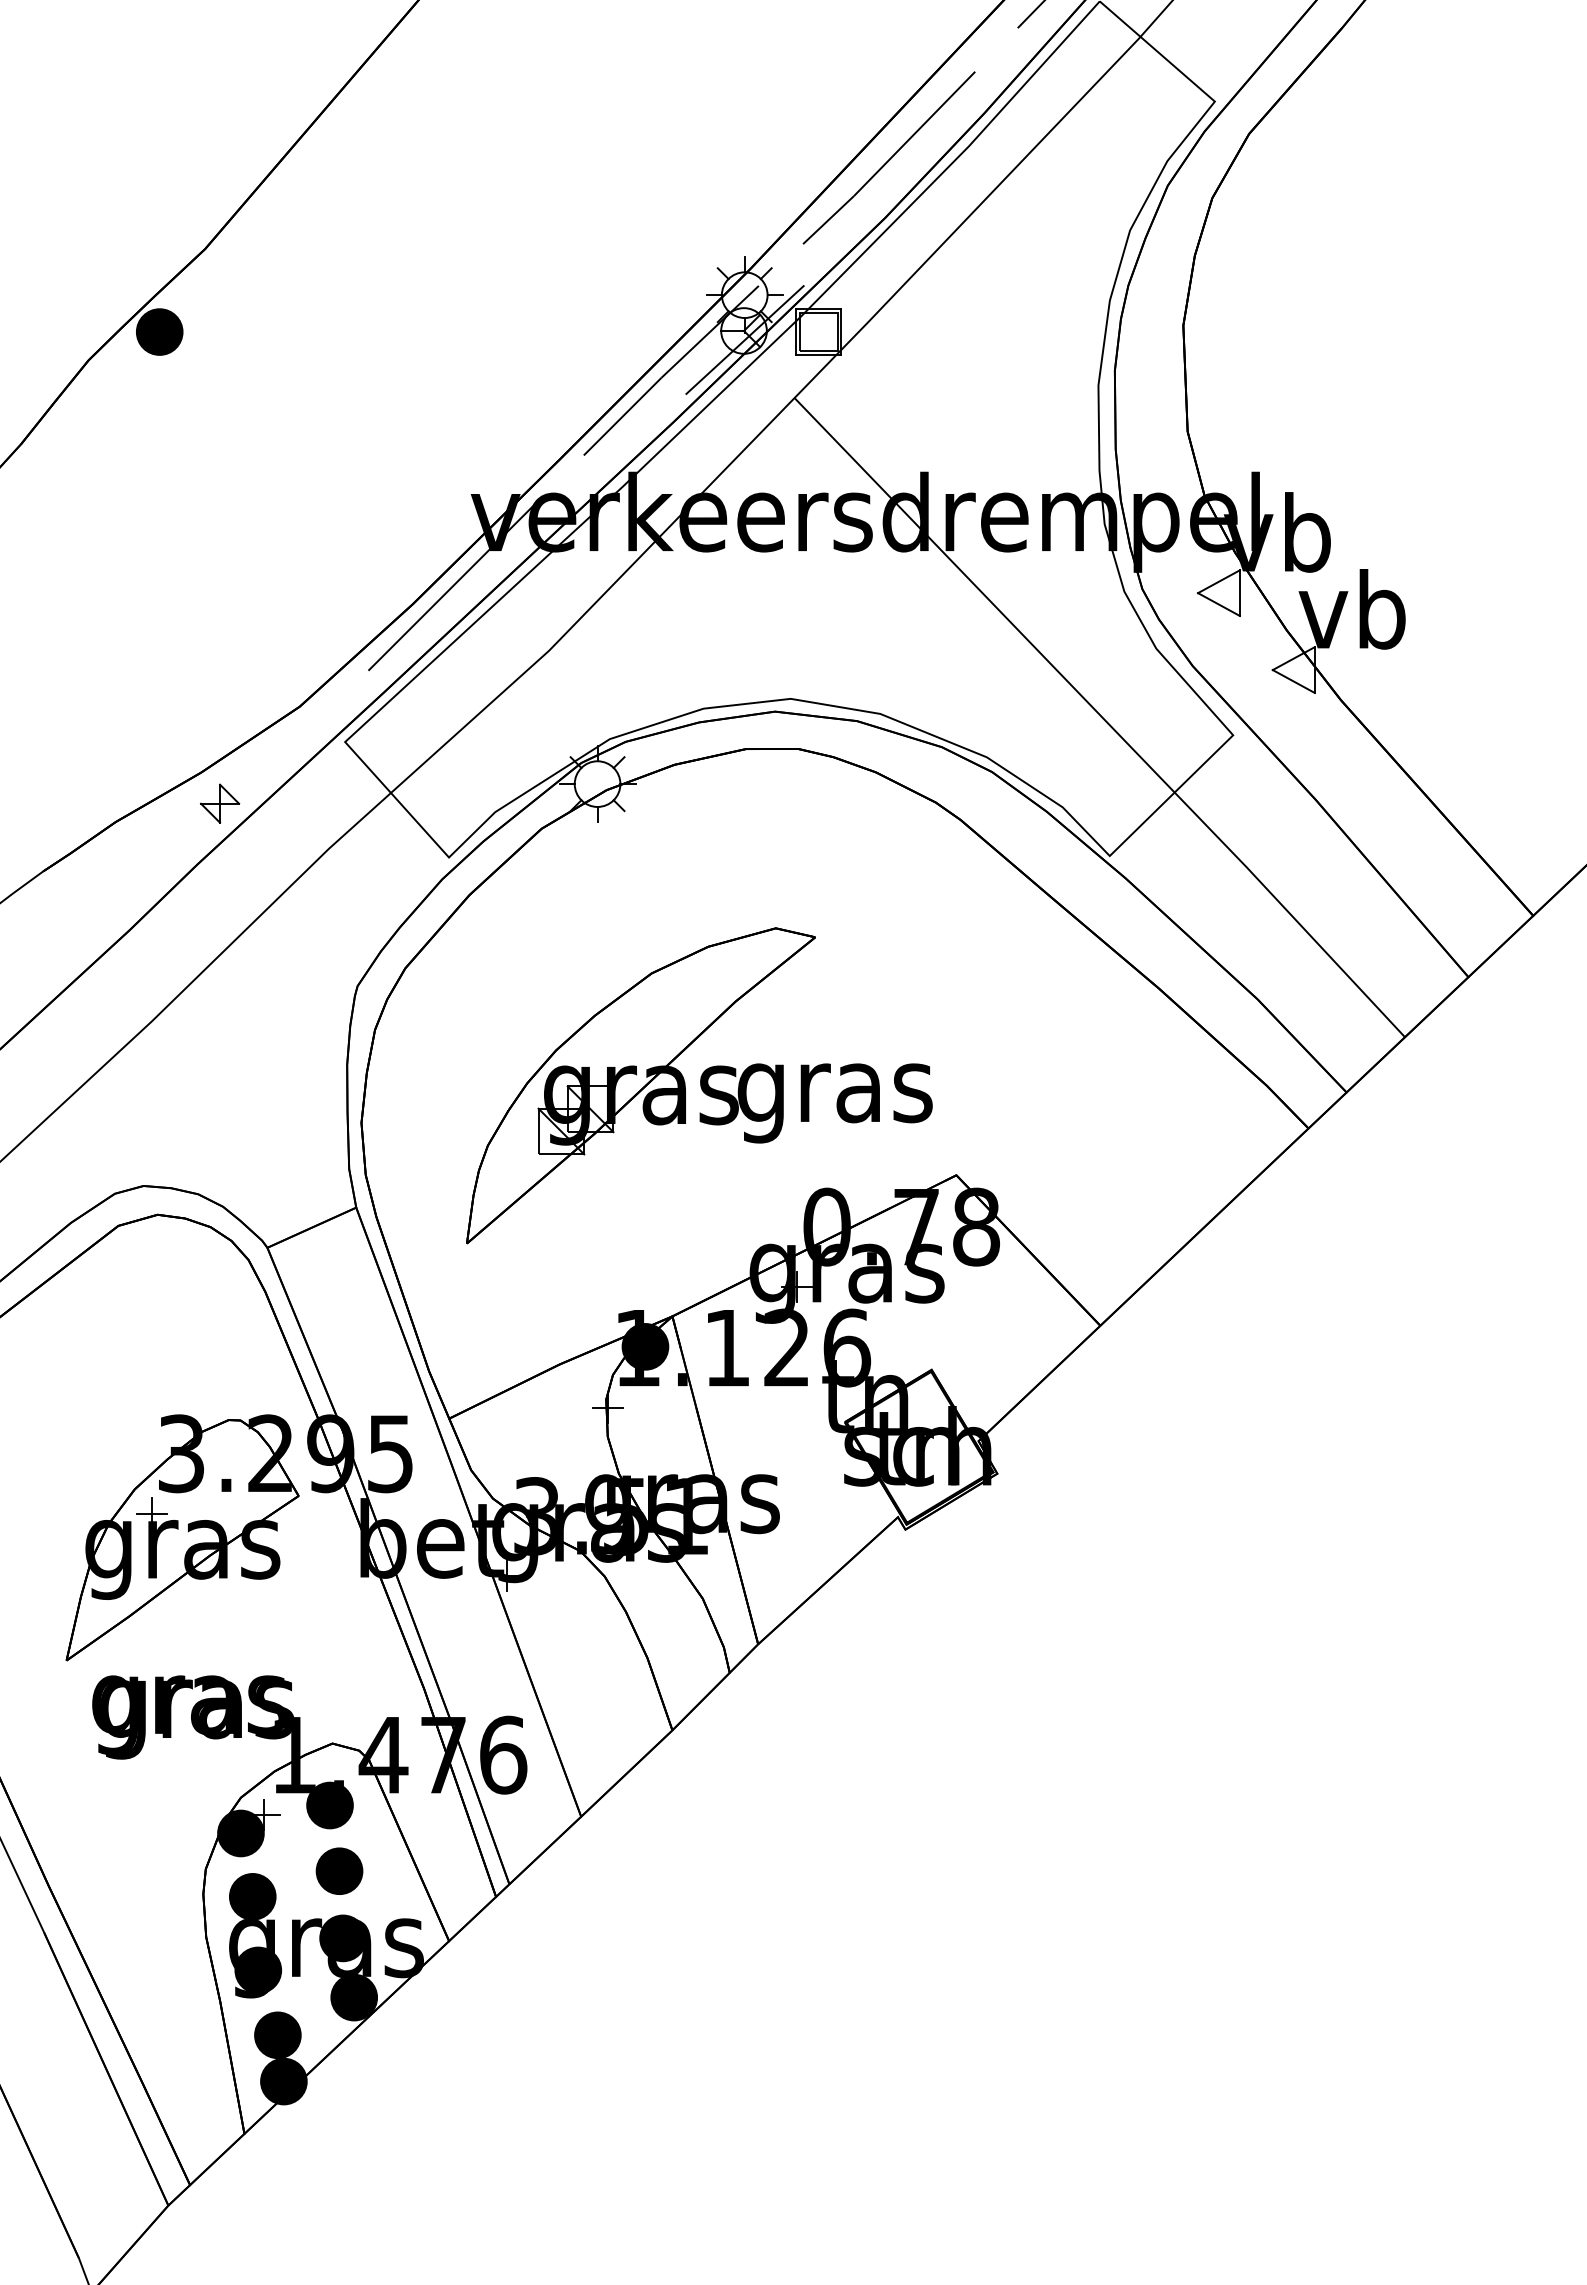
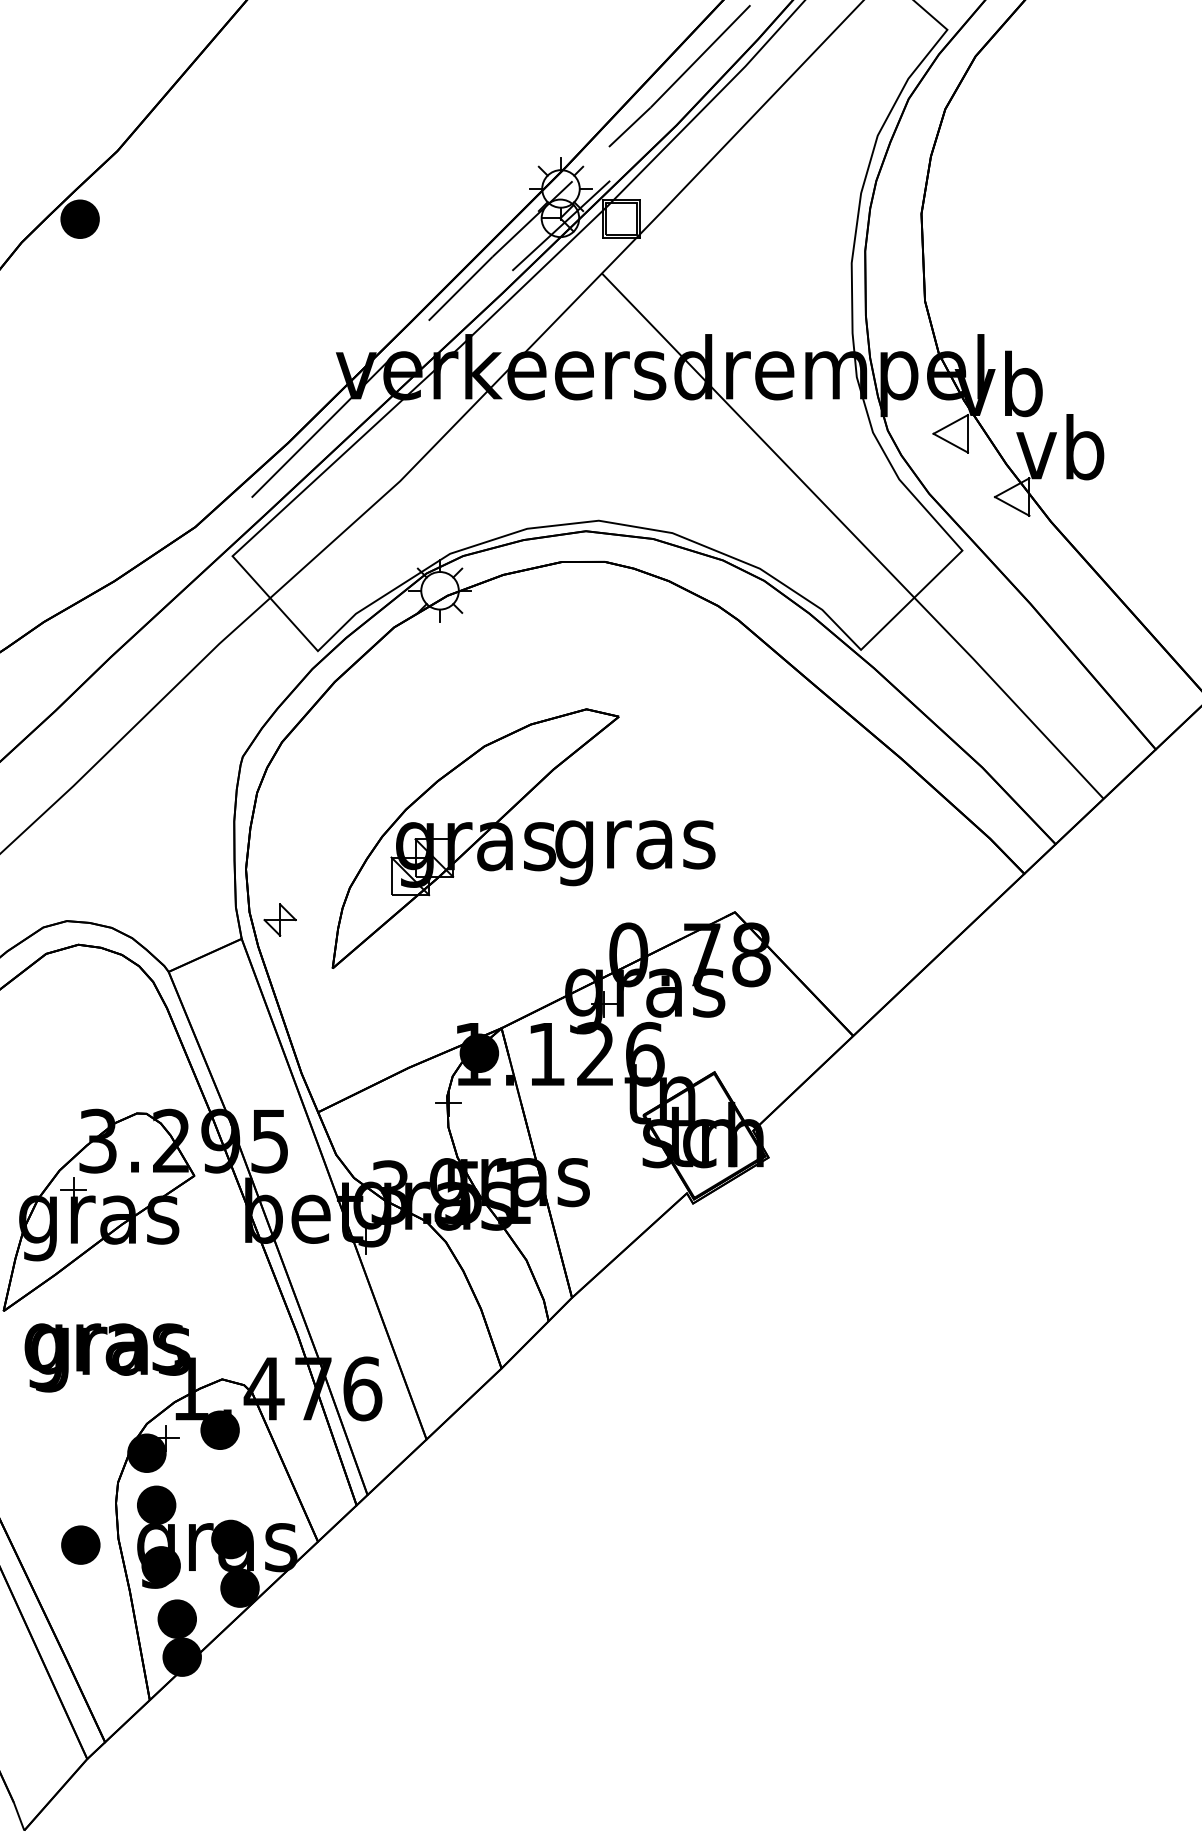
part: (220, 803) -> (280, 919), moved
part: (339, 1870) -> (80, 1544), moved

